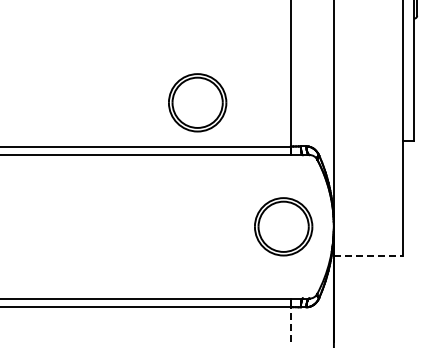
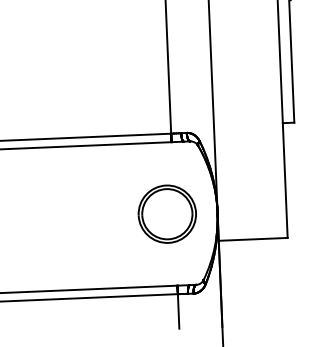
part: (197, 102) -> (76, 93), removed
line: (368, 255) -> (253, 239), dashed -> solid
line: (290, 323) -> (178, 310), dashed -> solid

